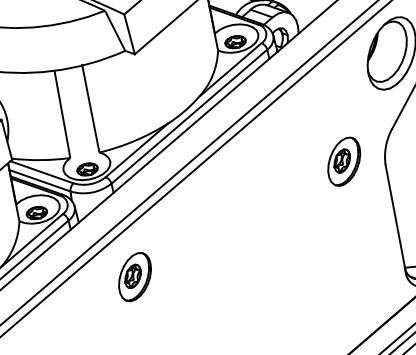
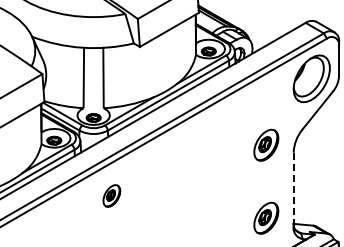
line: (395, 218) -> (293, 189), solid -> dashed
part: (364, 265) -> (266, 217), added
part: (134, 276) -> (111, 195), size x0.7

